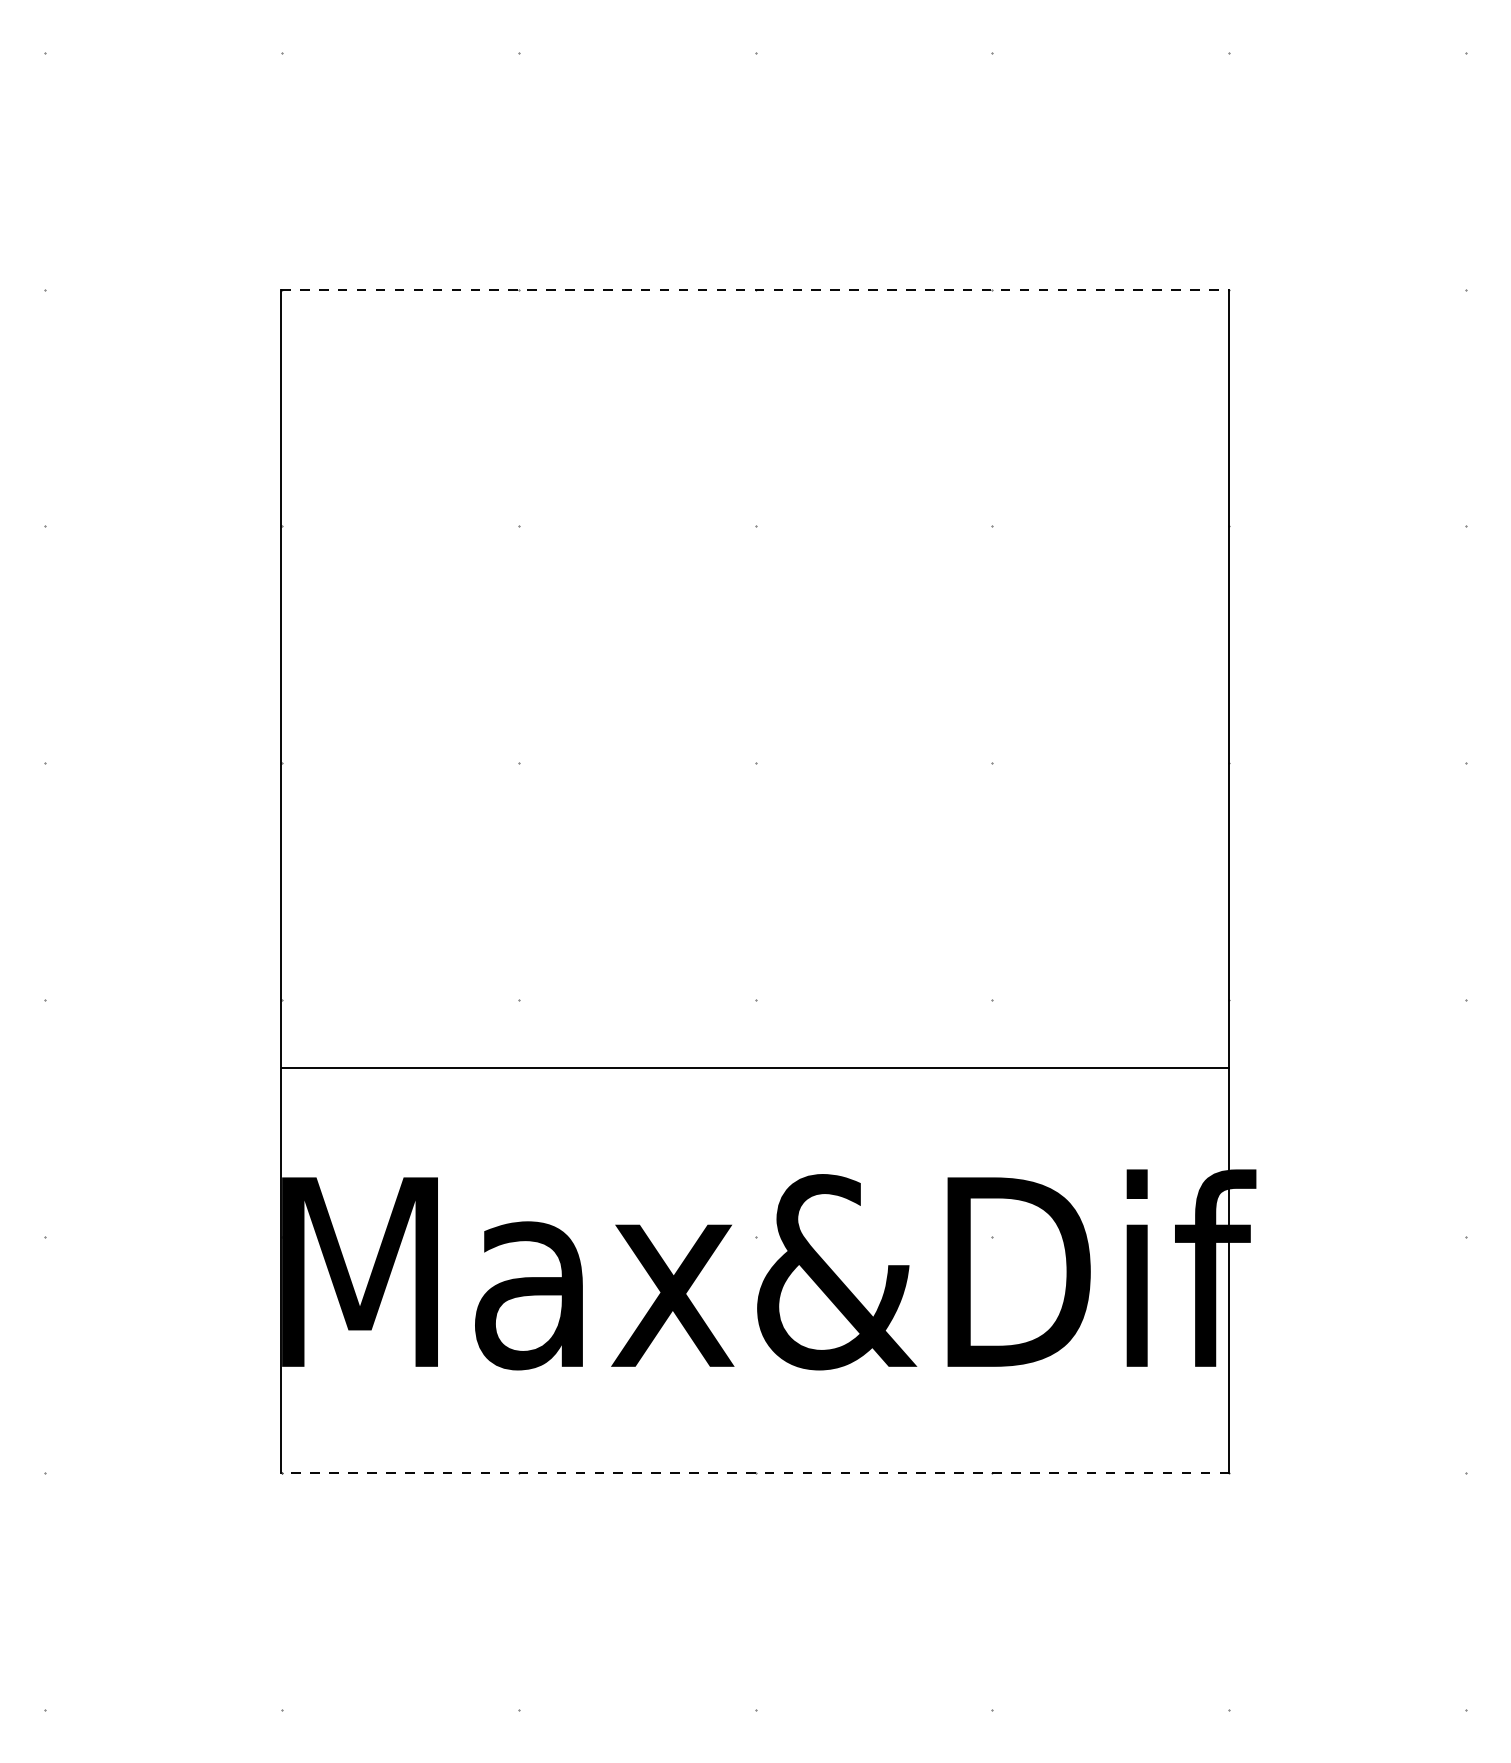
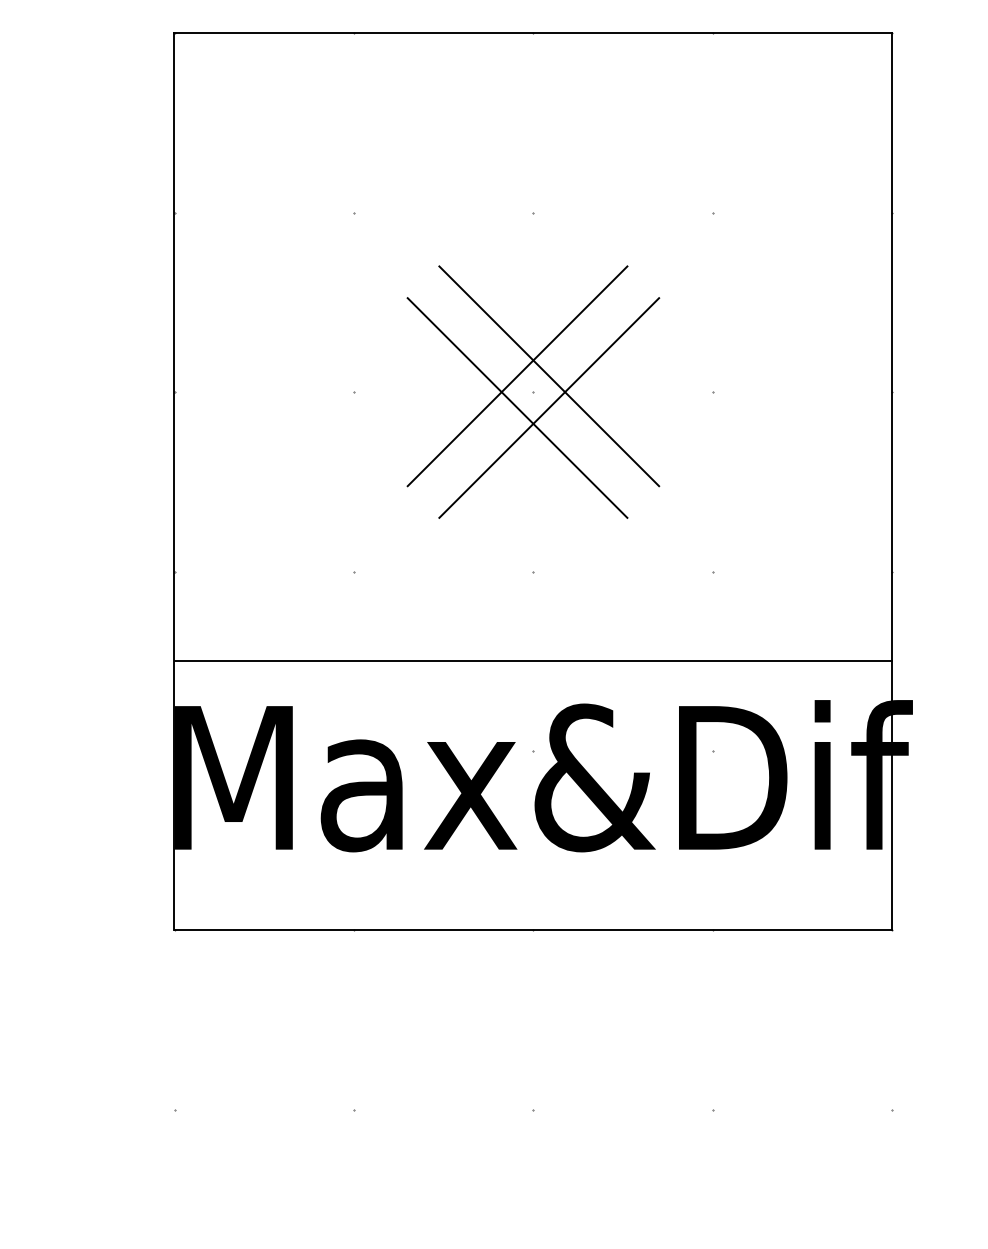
line: (755, 289) -> (533, 33), dashed -> solid
part: (755, 763) -> (533, 392), added
line: (755, 1068) -> (533, 661), moved
line: (755, 1473) -> (533, 930), dashed -> solid

